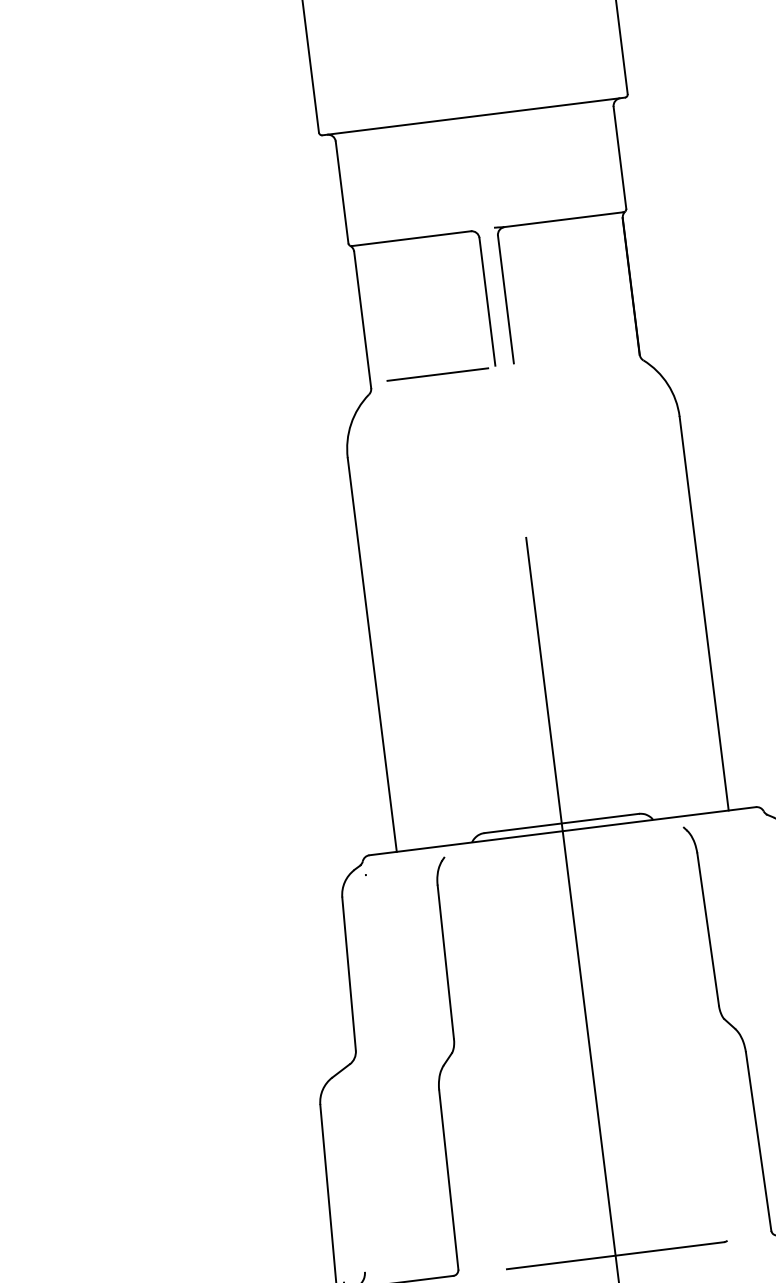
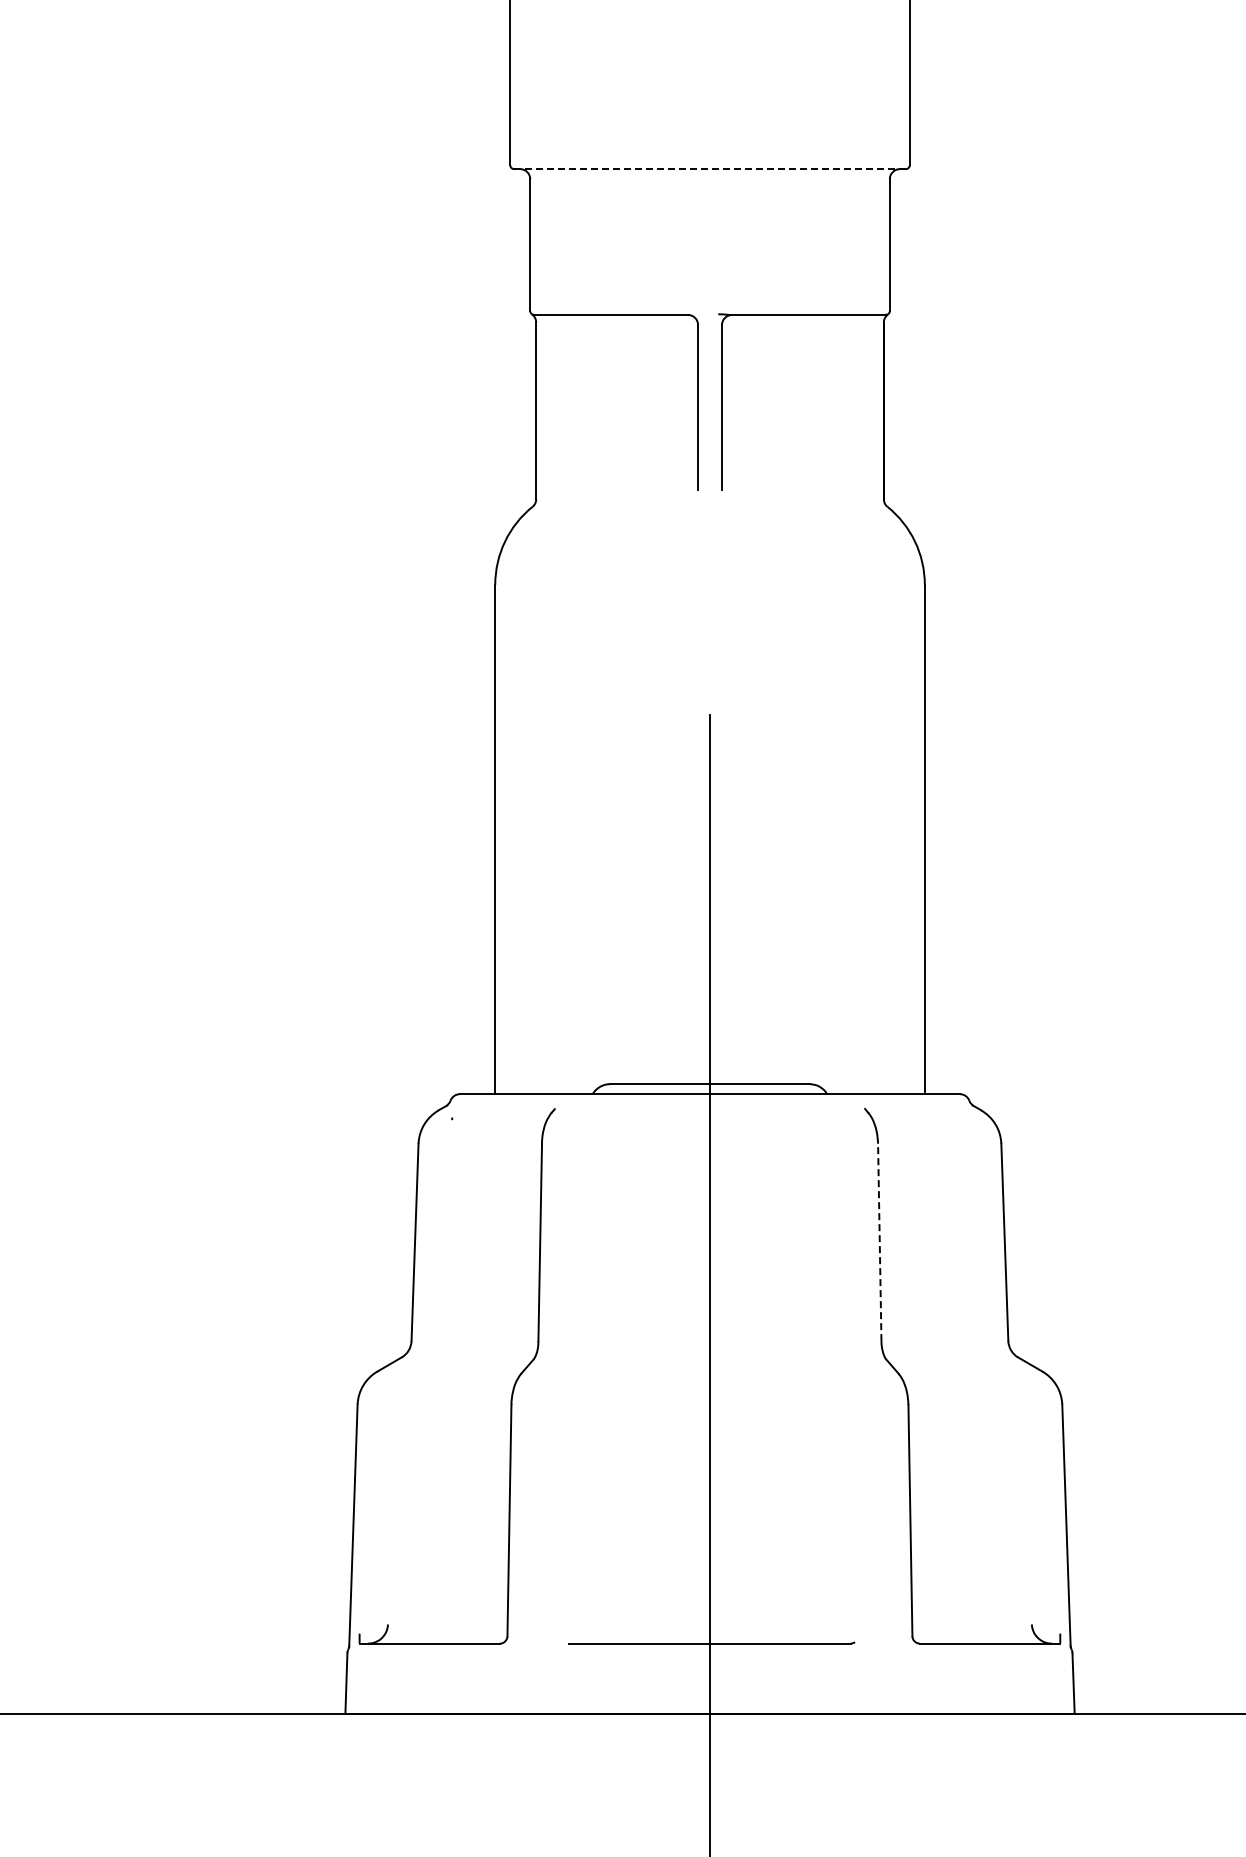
line: (474, 116) -> (710, 169), solid -> dashed
line: (437, 374) -> (623, 492), removed
line: (707, 929) -> (879, 1242), solid -> dashed

